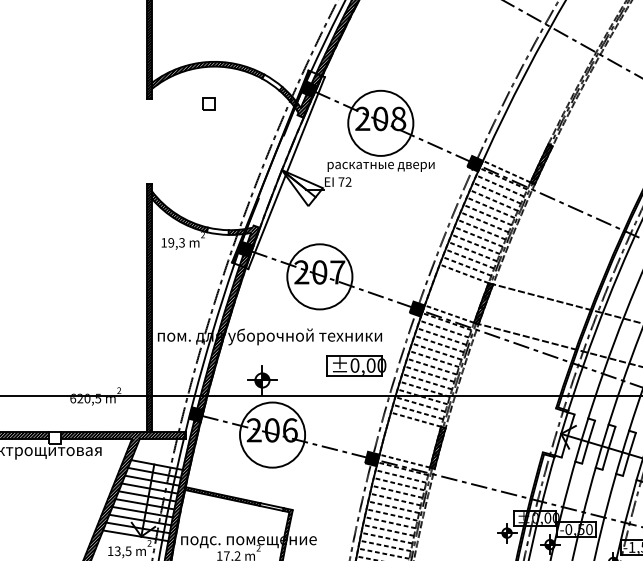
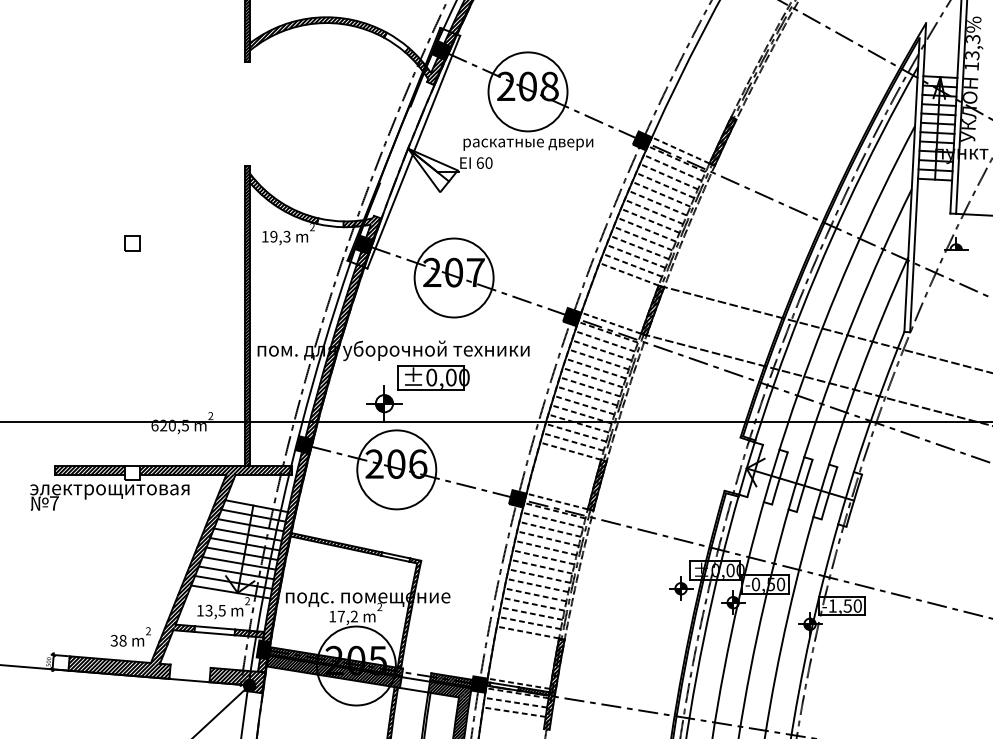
part: (208, 104) -> (132, 243), moved
text: (344, 181) -> (484, 162), 72 -> 60
part: (356, 365) -> (433, 377), moved

